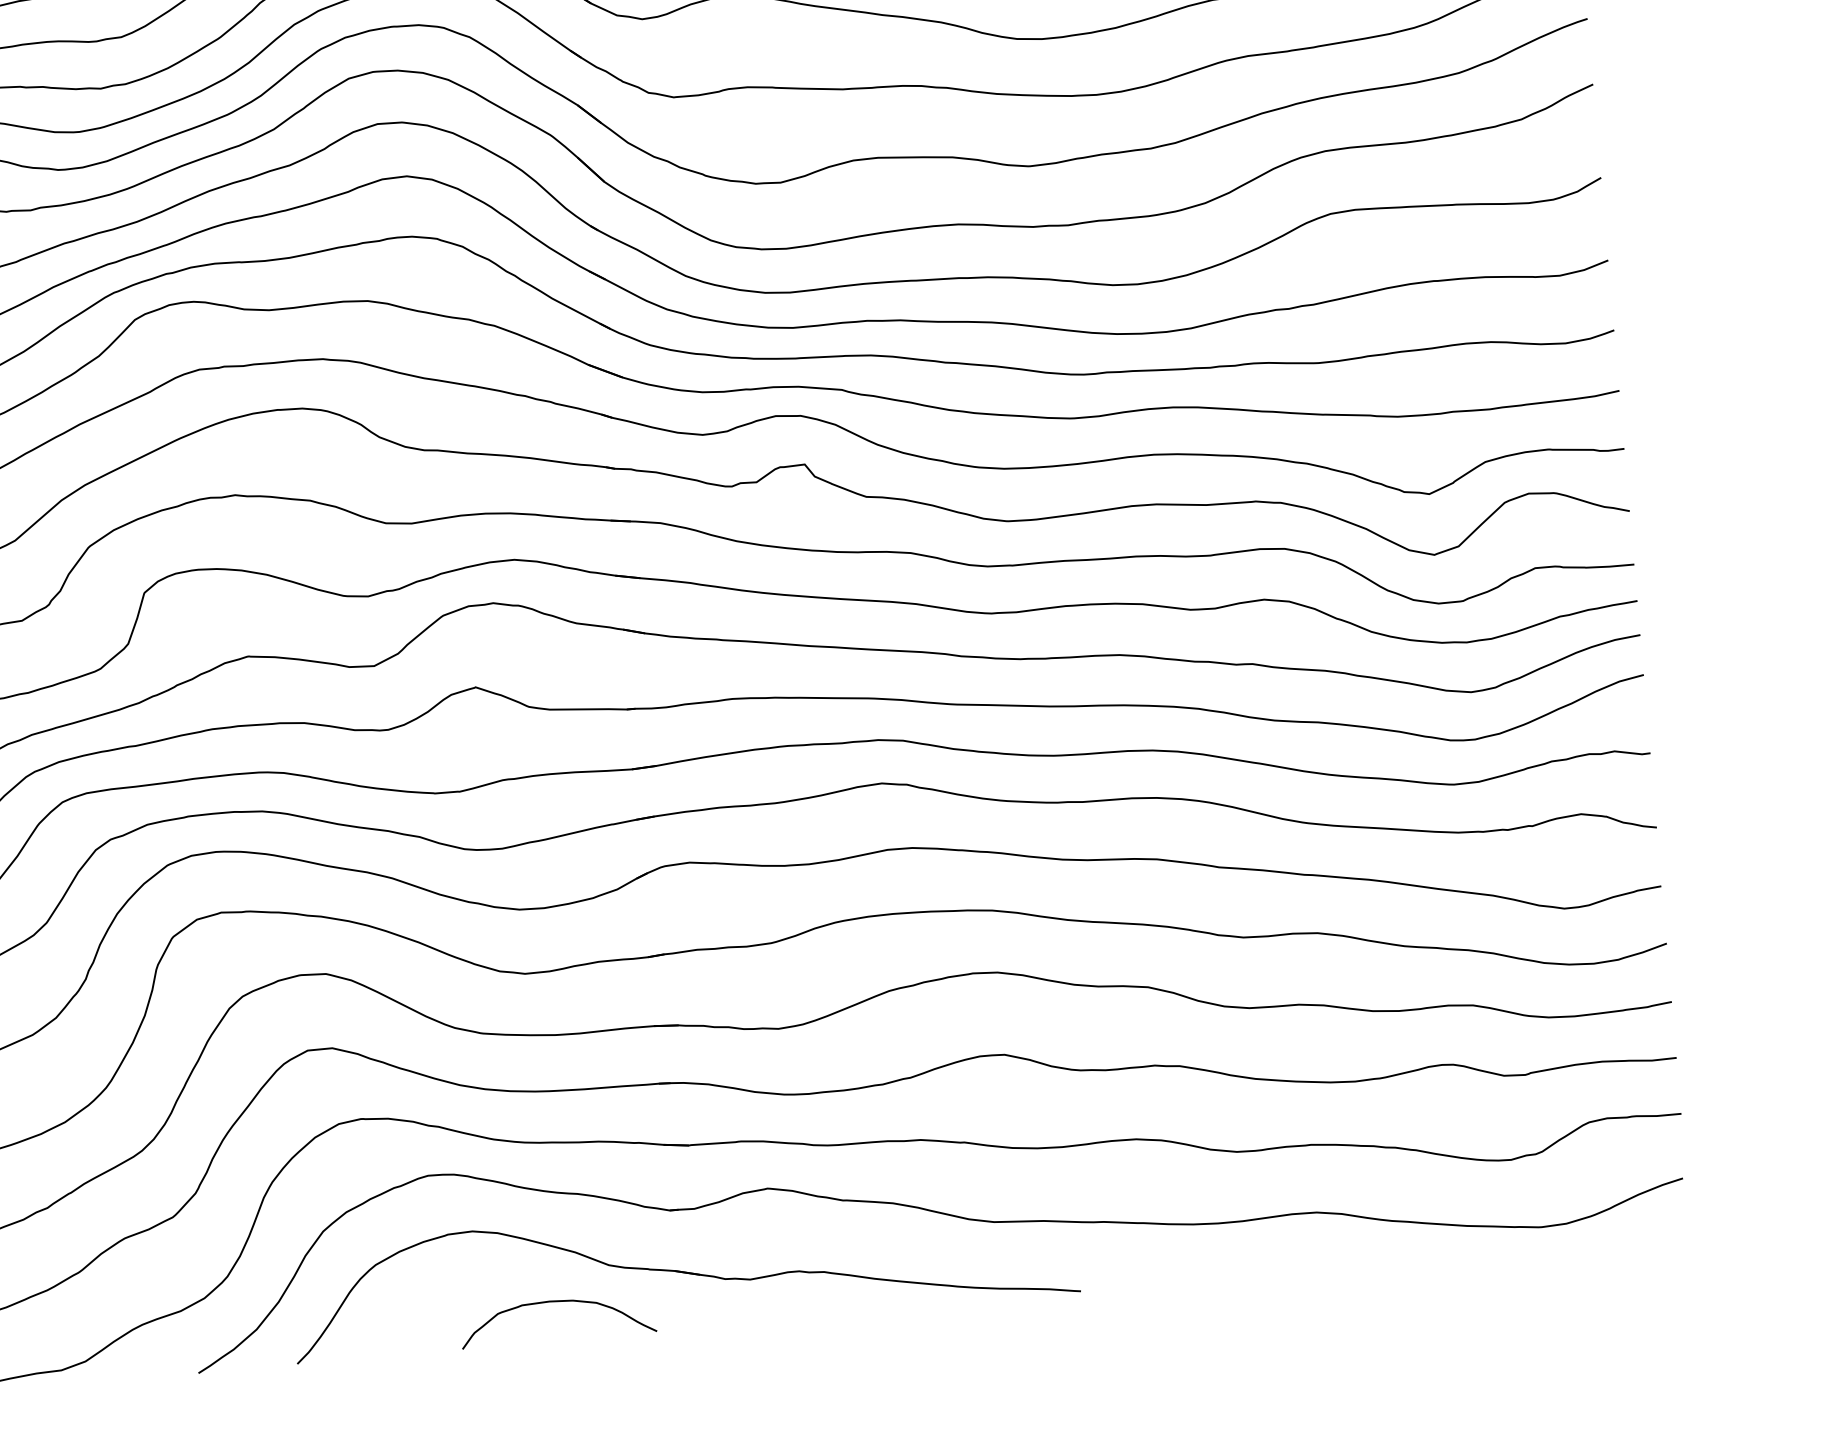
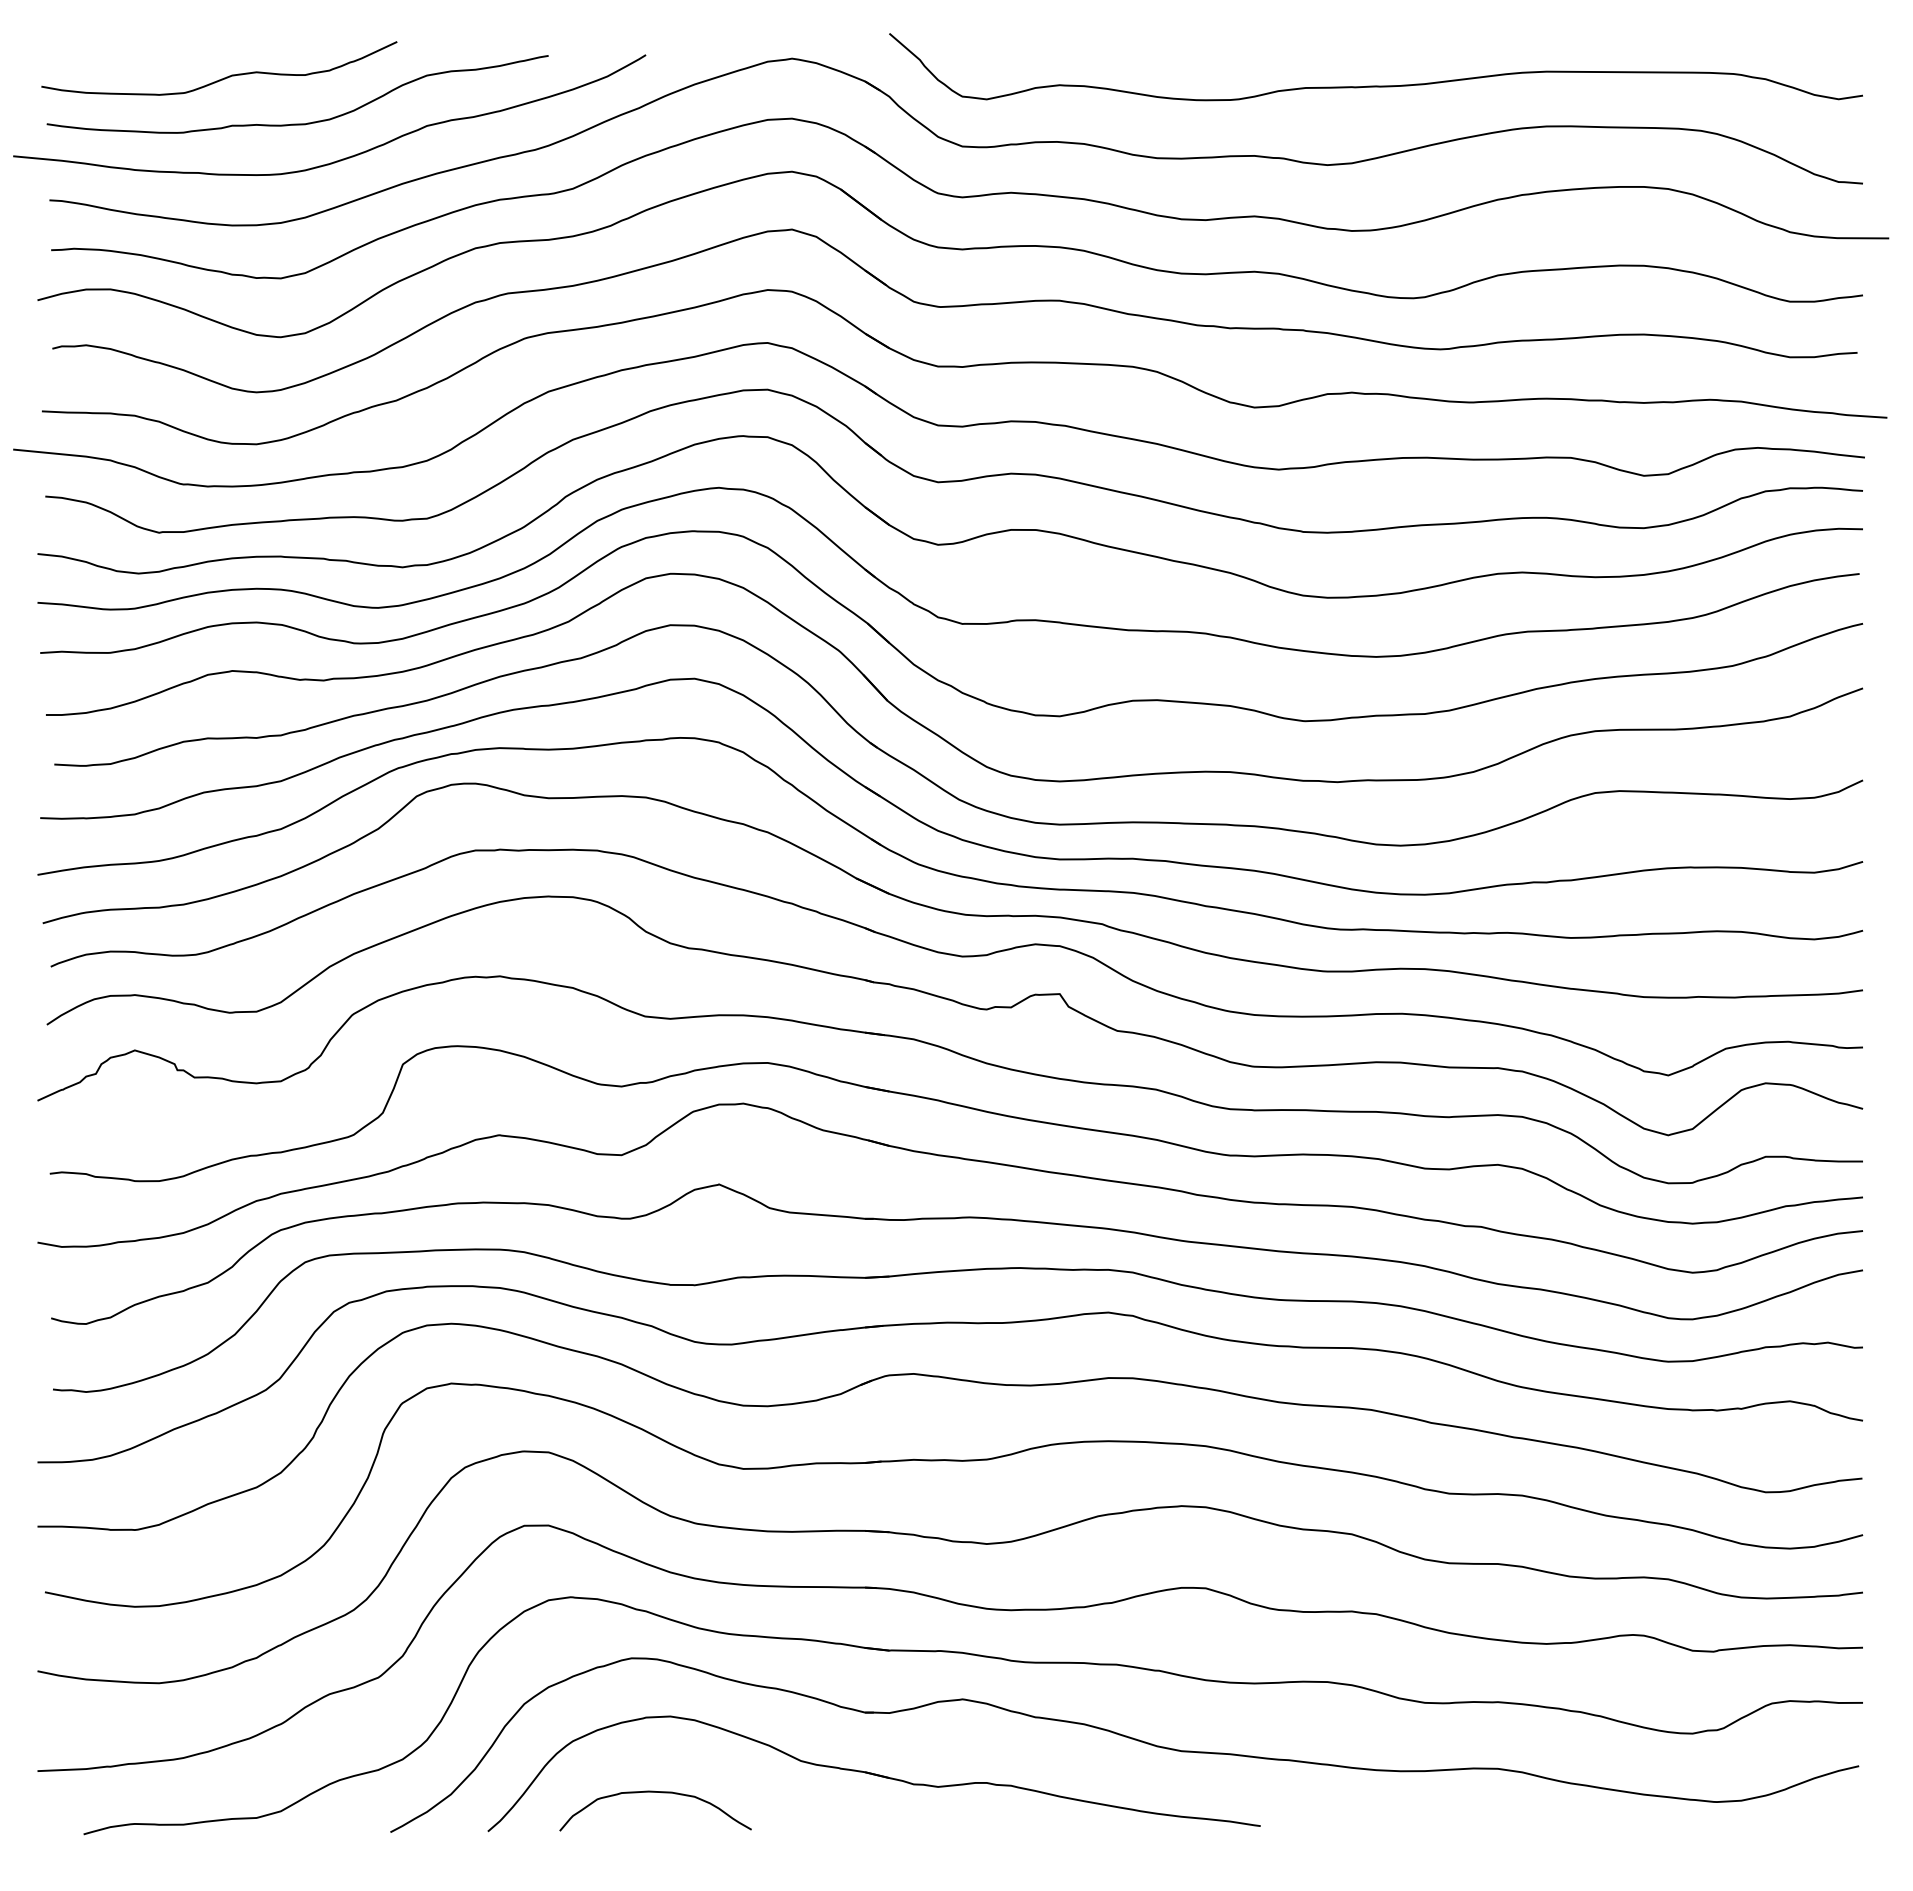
curve: (556, 1301) -> (655, 1792), moved

